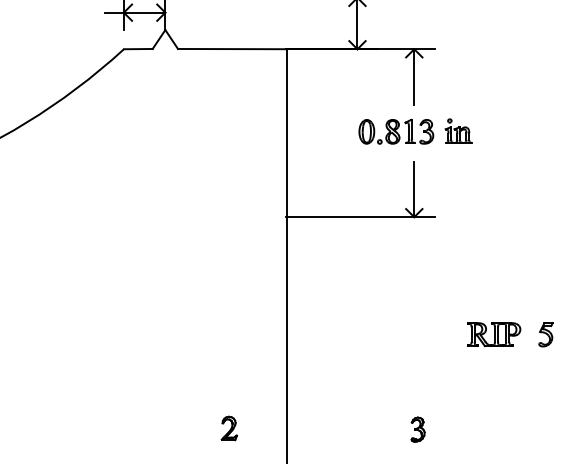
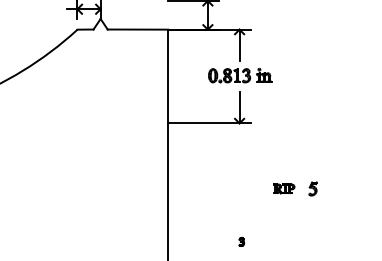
part: (494, 333) -> (284, 188), size x0.7
part: (229, 426) -> (136, 240), removed
part: (417, 428) -> (241, 241), size x0.6

